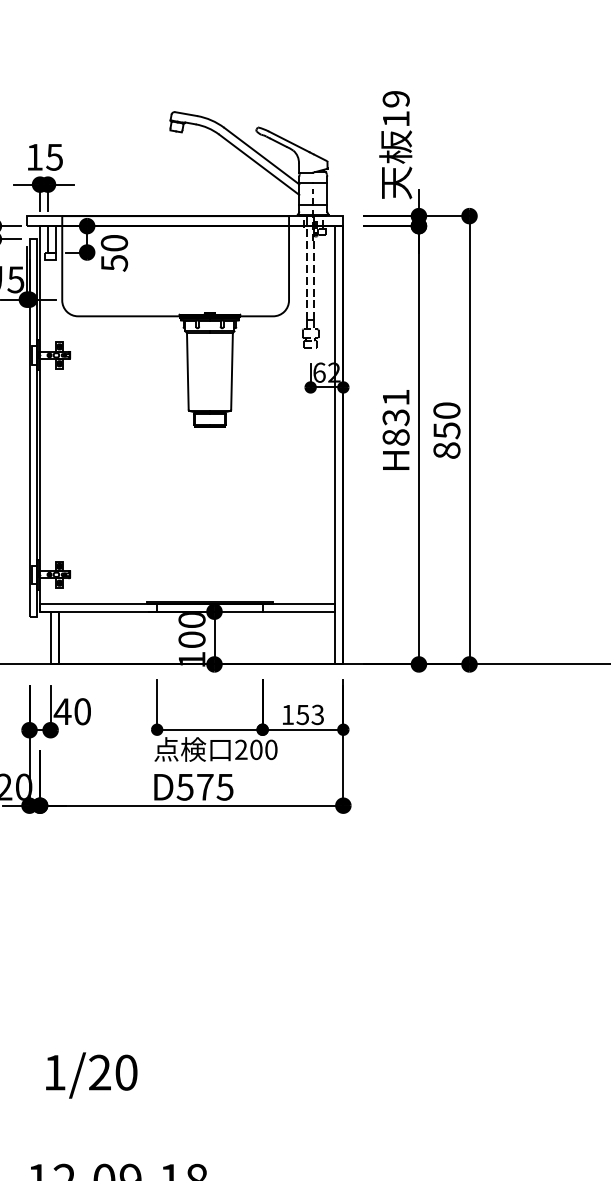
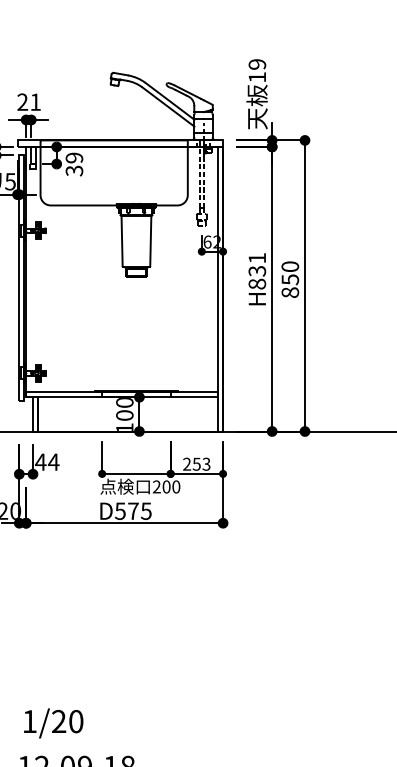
text: (43, 156) -> (28, 101), 15 -> 21
text: (114, 251) -> (74, 163), 50 -> 39
text: (82, 710) -> (53, 461), 40 -> 44
text: (288, 713) -> (187, 463), 153 -> 253
text: (91, 1075) -> (53, 723), moved

